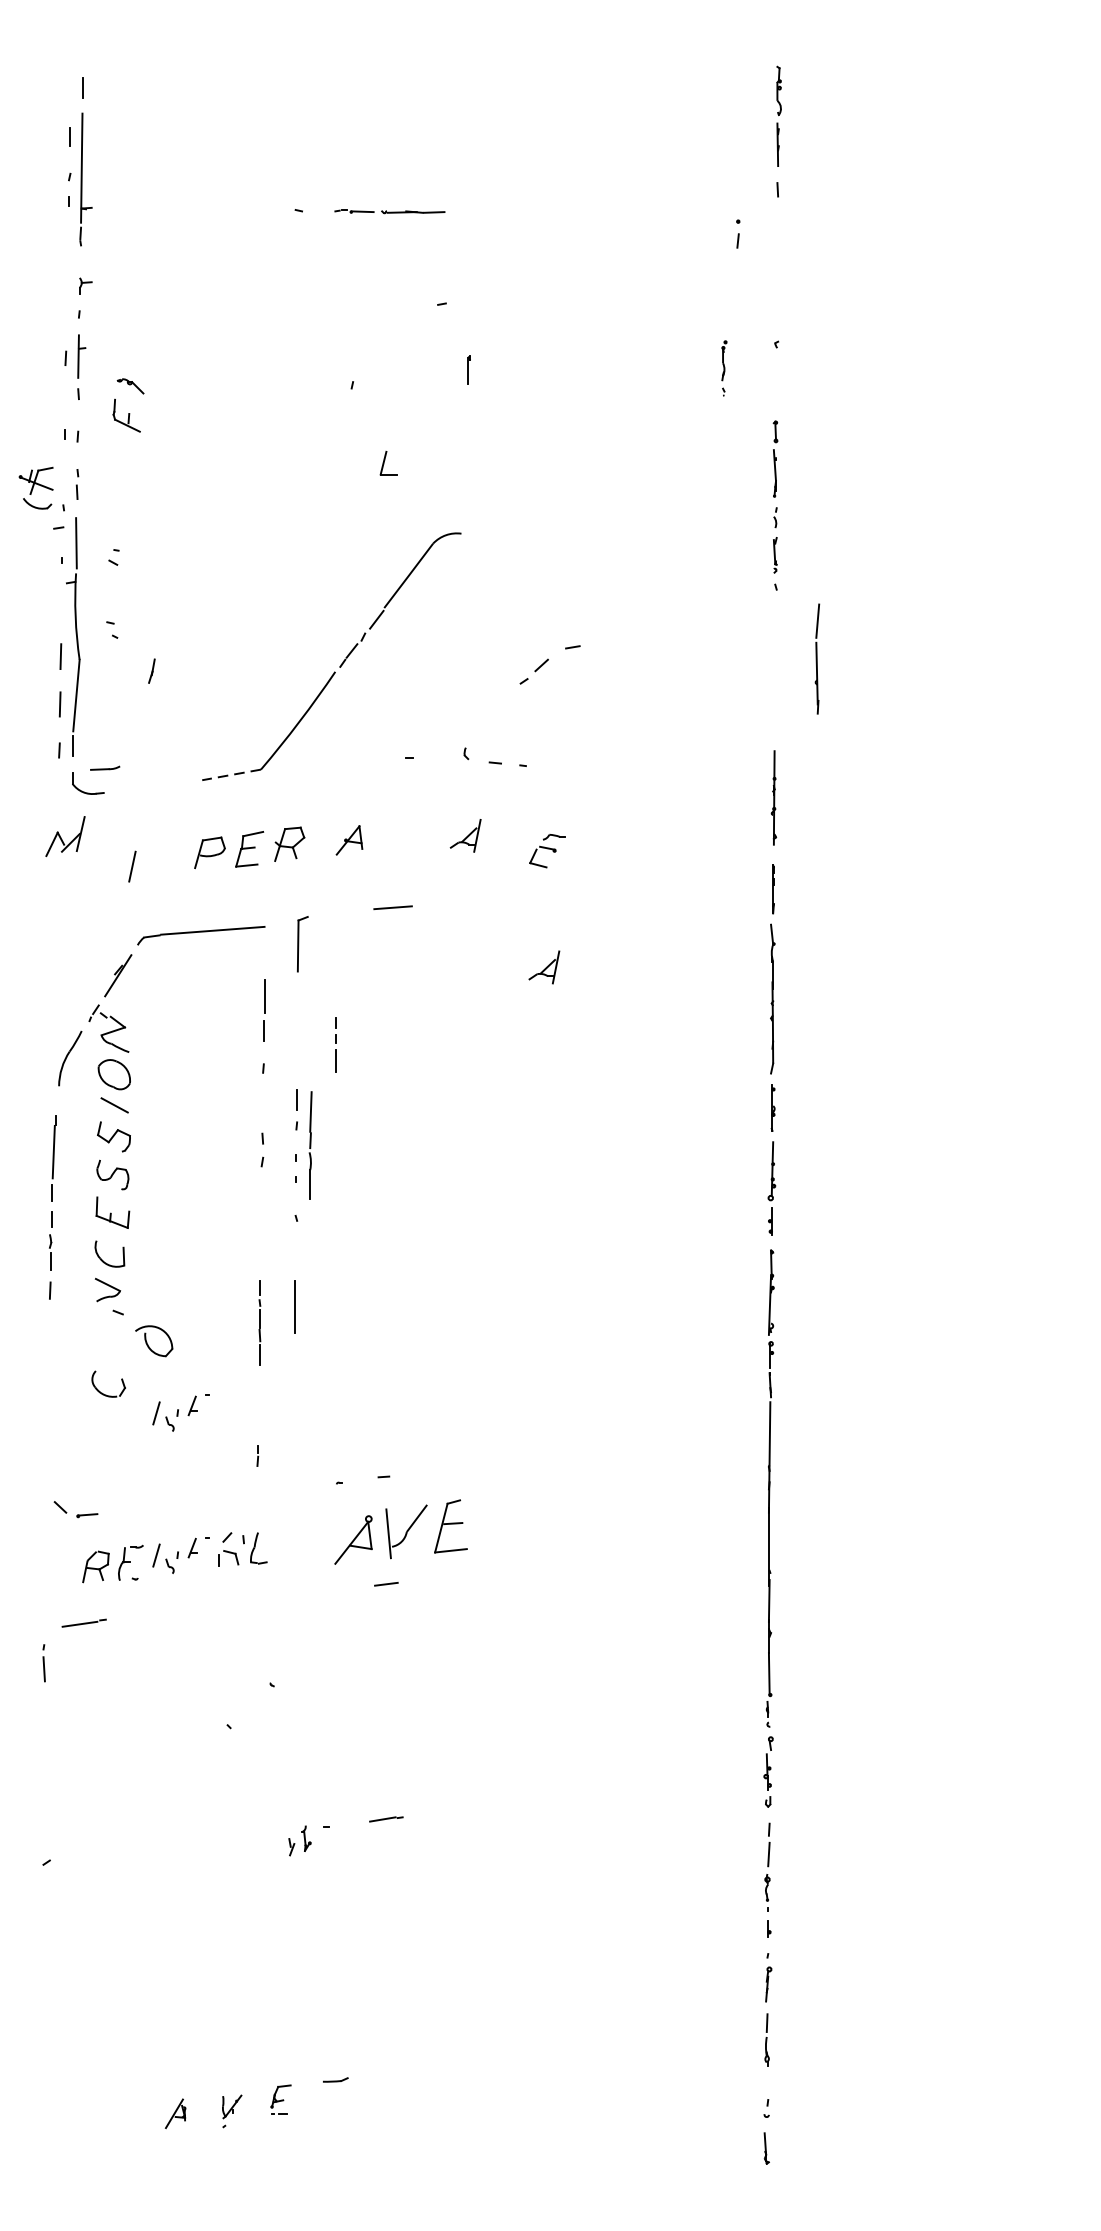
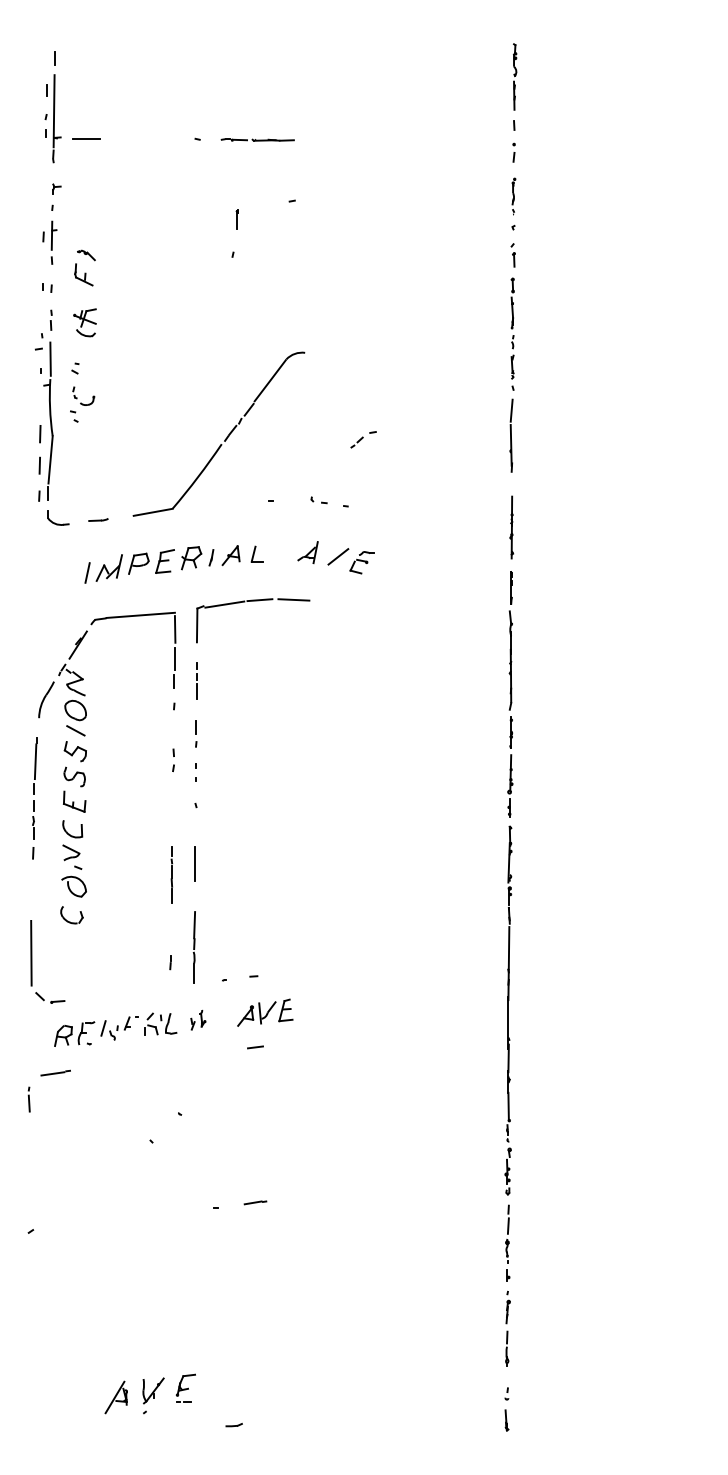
line: (130, 209) -> (86, 138), added
part: (737, 233) -> (513, 152), moved
part: (723, 368) -> (513, 196), moved
part: (468, 369) -> (236, 219), moved
part: (775, 386) -> (512, 255), added
part: (387, 462) -> (256, 553), moved
part: (35, 487) -> (84, 322), moved
part: (117, 601) -> (77, 397), added
part: (817, 658) -> (511, 435), moved
part: (549, 664) -> (363, 439), size x0.62
line: (151, 670) -> (211, 557), moved
part: (481, 757) -> (318, 500), size x0.62
line: (105, 767) -> (98, 519), moved
line: (232, 775) -> (153, 512), dashed -> solid
part: (64, 835) -> (108, 567), moved
line: (511, 841) -> (338, 556), added
line: (443, 906) -> (293, 599), added
line: (339, 914) -> (224, 604), added
line: (263, 952) -> (174, 629), added
part: (543, 967) -> (359, 639), removed
line: (334, 1044) -> (196, 680), moved
line: (309, 1145) -> (193, 947), moved
part: (153, 1340) -> (73, 886), moved
part: (180, 1413) -> (119, 934), removed
line: (47, 1440) -> (31, 952), added
part: (401, 1531) -> (265, 1012), size x0.62
part: (300, 1840) -> (198, 1019), moved
line: (334, 2080) -> (233, 1425), moved
part: (280, 2098) -> (185, 1387), size x1.43
part: (232, 2110) -> (153, 1395), size x1.67
part: (174, 2113) -> (115, 1397), size x1.67

